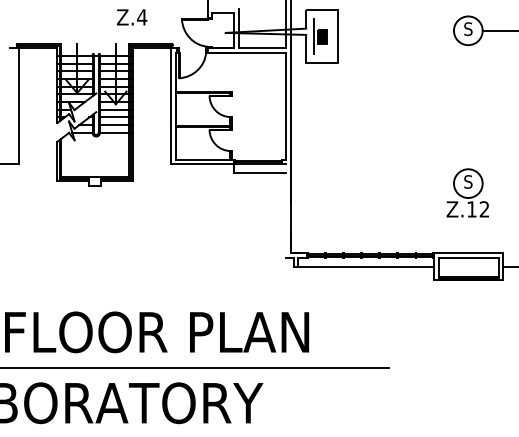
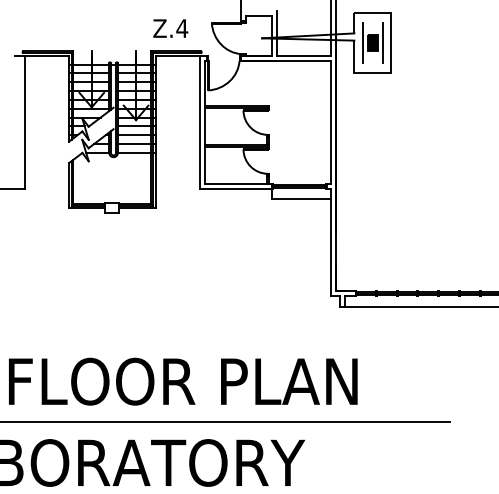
text: (132, 17) -> (171, 28), moved
line: (330, 36) -> (382, 42), added
line: (286, 210) -> (331, 241), added

